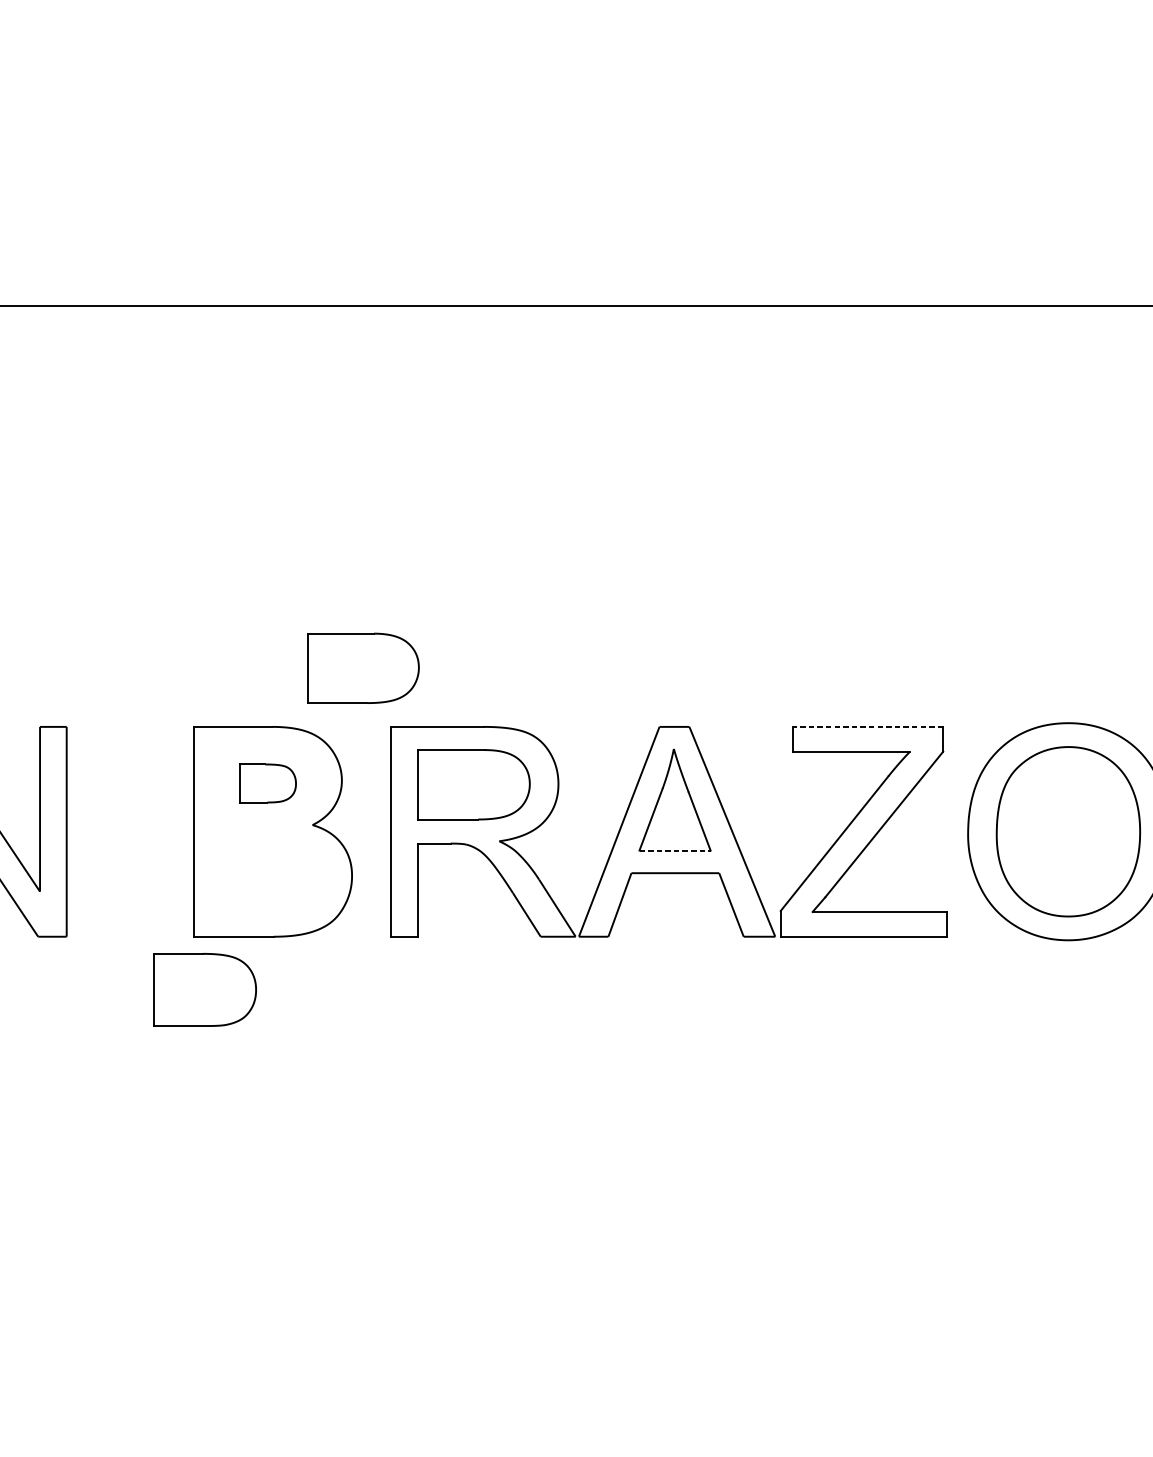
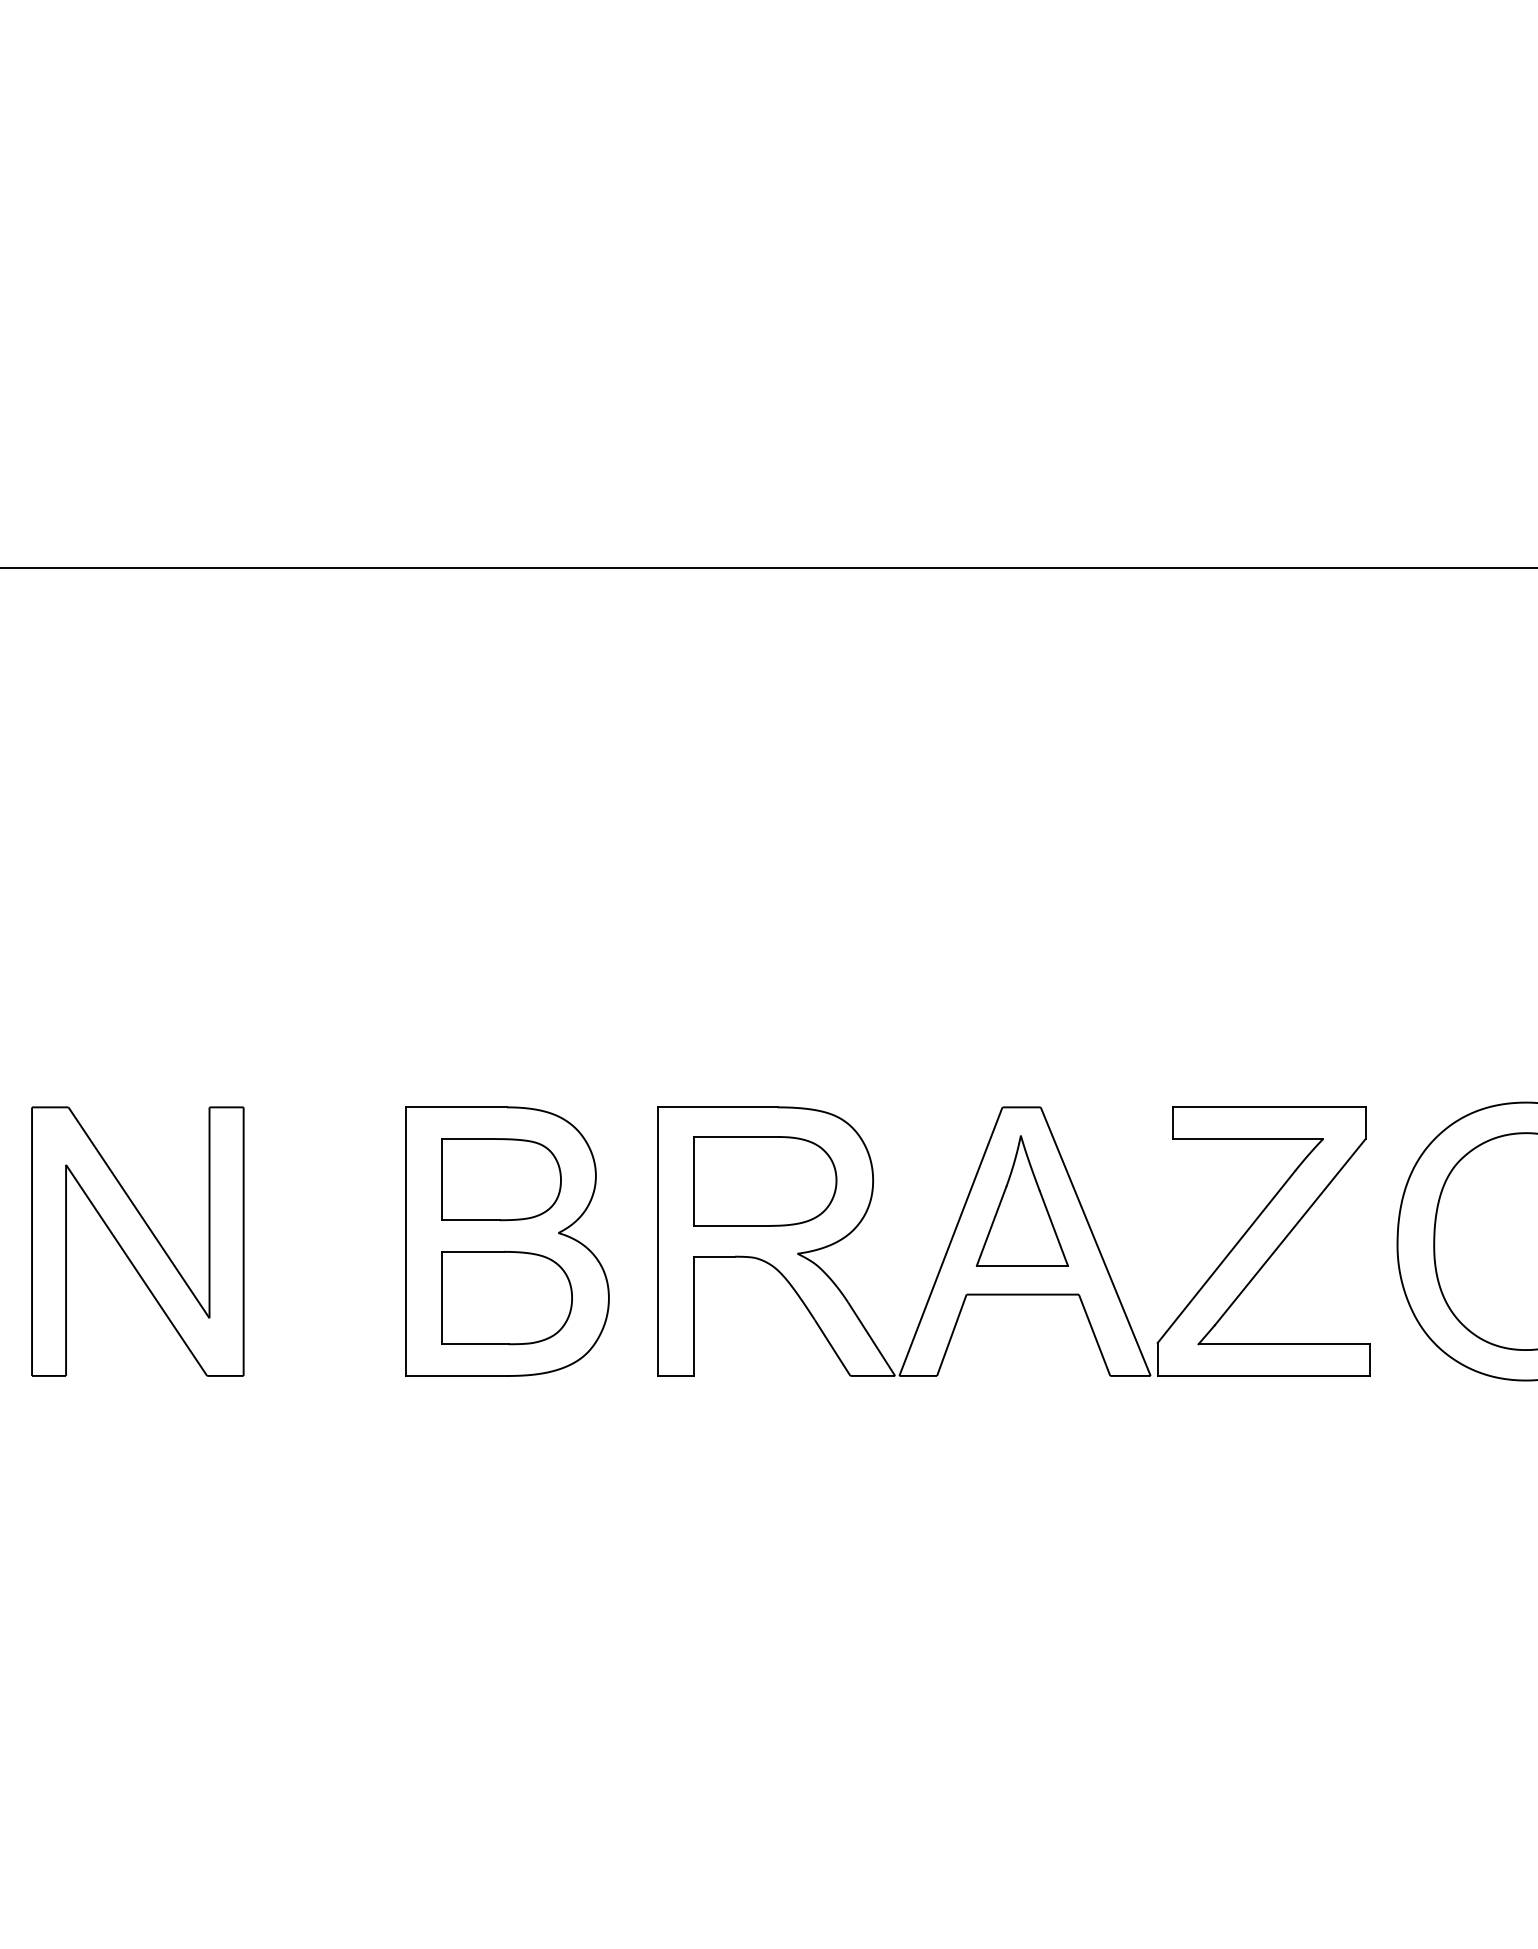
part: (363, 668) -> (623, 1032), removed
line: (867, 727) -> (1268, 1107), dashed -> solid
part: (268, 783) -> (501, 1179), size x1.67
line: (675, 850) -> (1022, 1265), dashed -> solid
part: (204, 990) -> (506, 1298), moved

